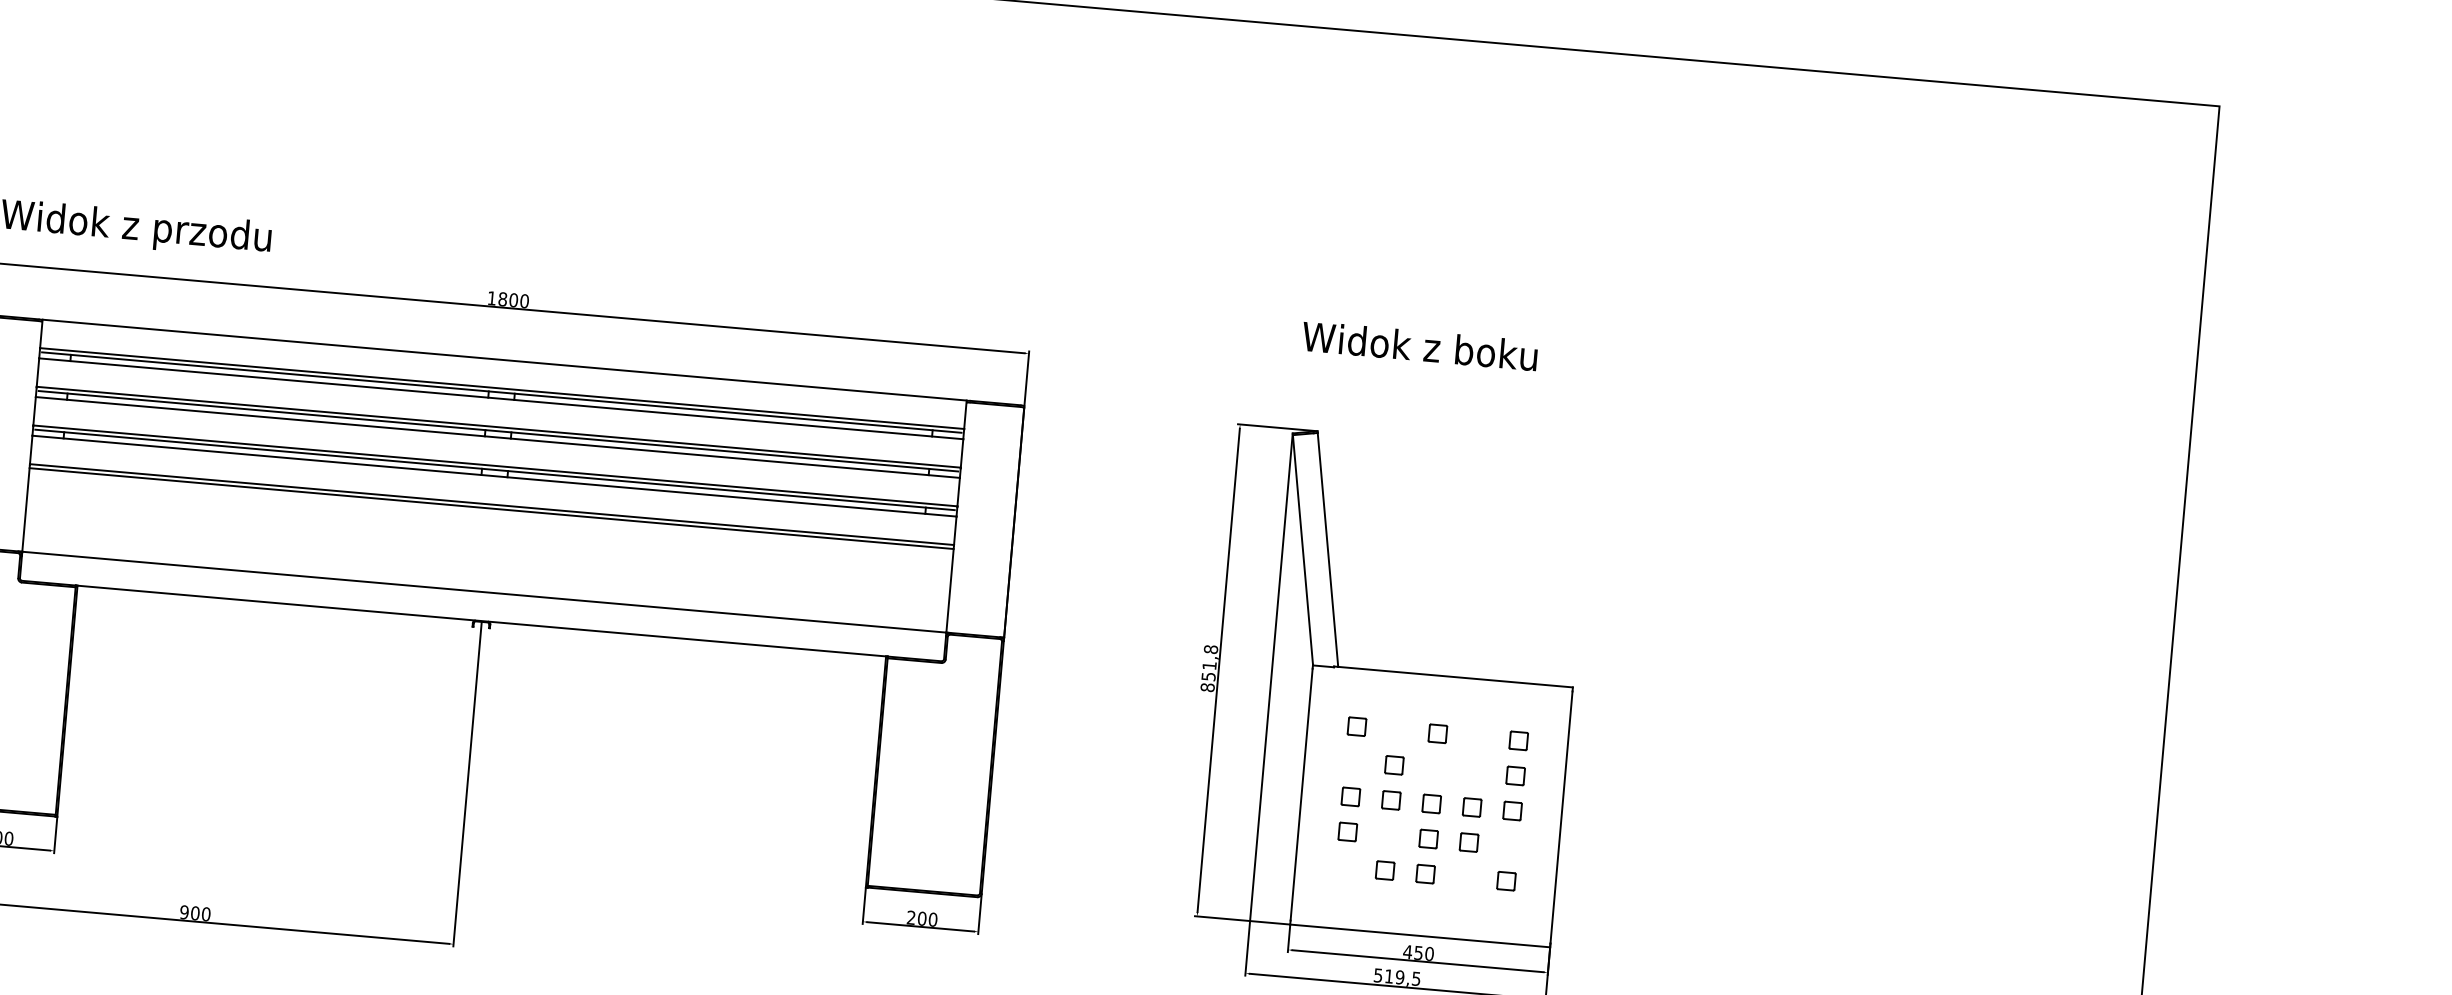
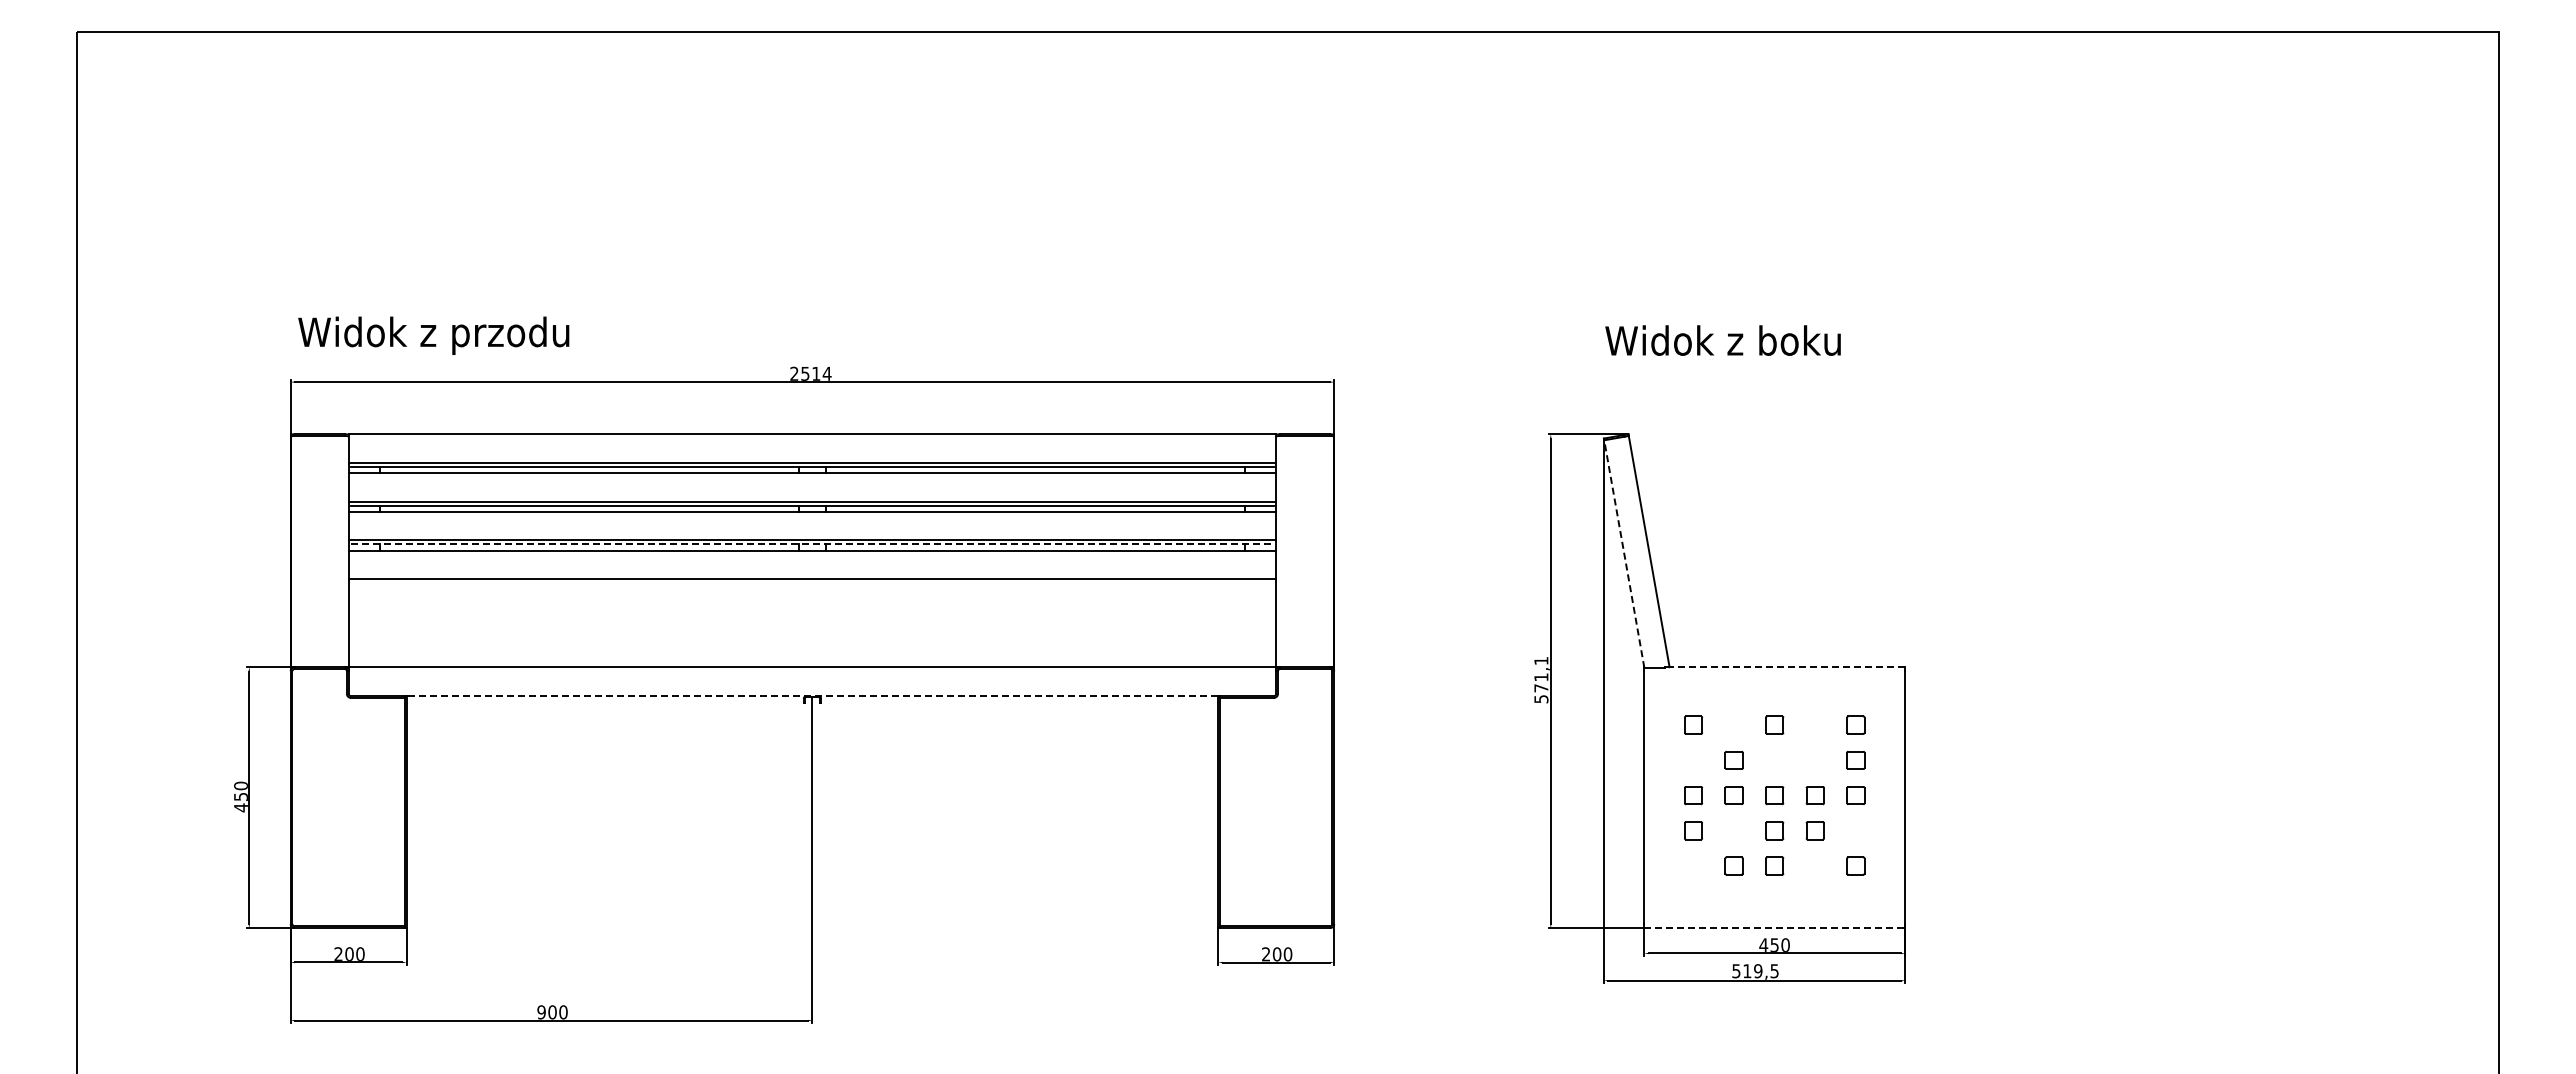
text: (508, 299) -> (810, 373), 1800 -> 2514
line: (495, 469) -> (812, 544), solid -> dashed
line: (491, 508) -> (812, 583), removed
line: (1303, 550) -> (1624, 554), solid -> dashed
line: (481, 621) -> (812, 696), solid -> dashed
text: (1209, 667) -> (1541, 679), 851,8 -> 571,1
line: (1455, 677) -> (1787, 667), solid -> dashed
line: (1420, 936) -> (1775, 928), solid -> dashed

